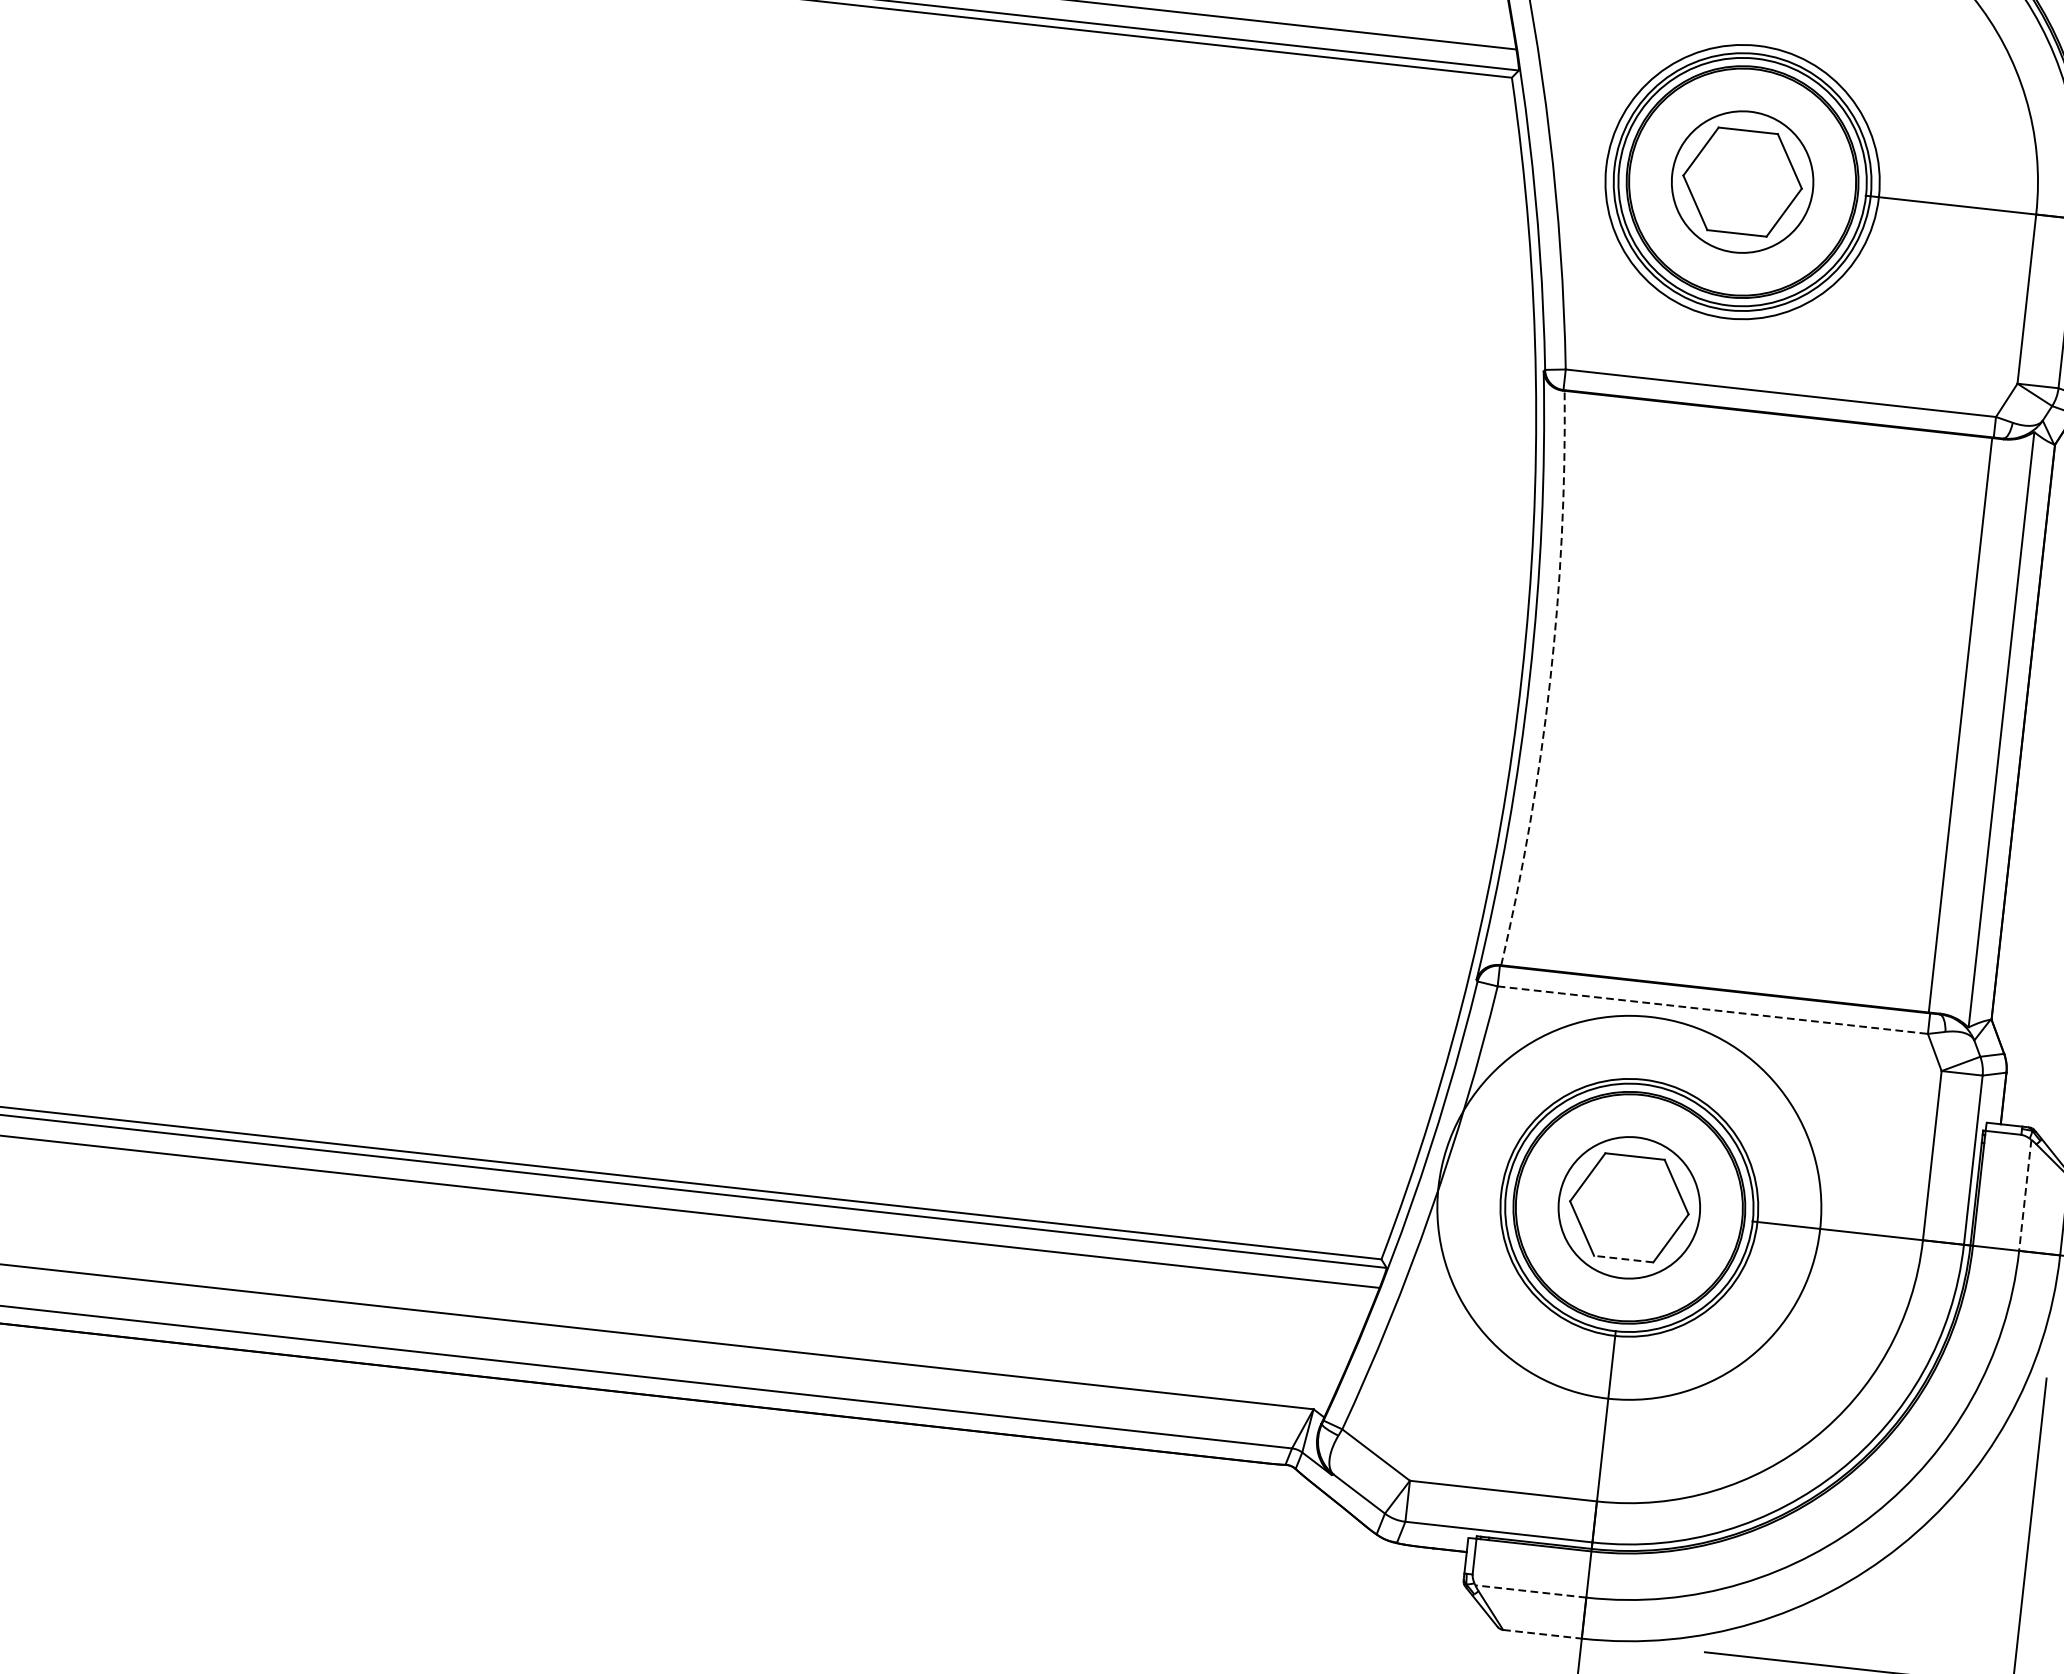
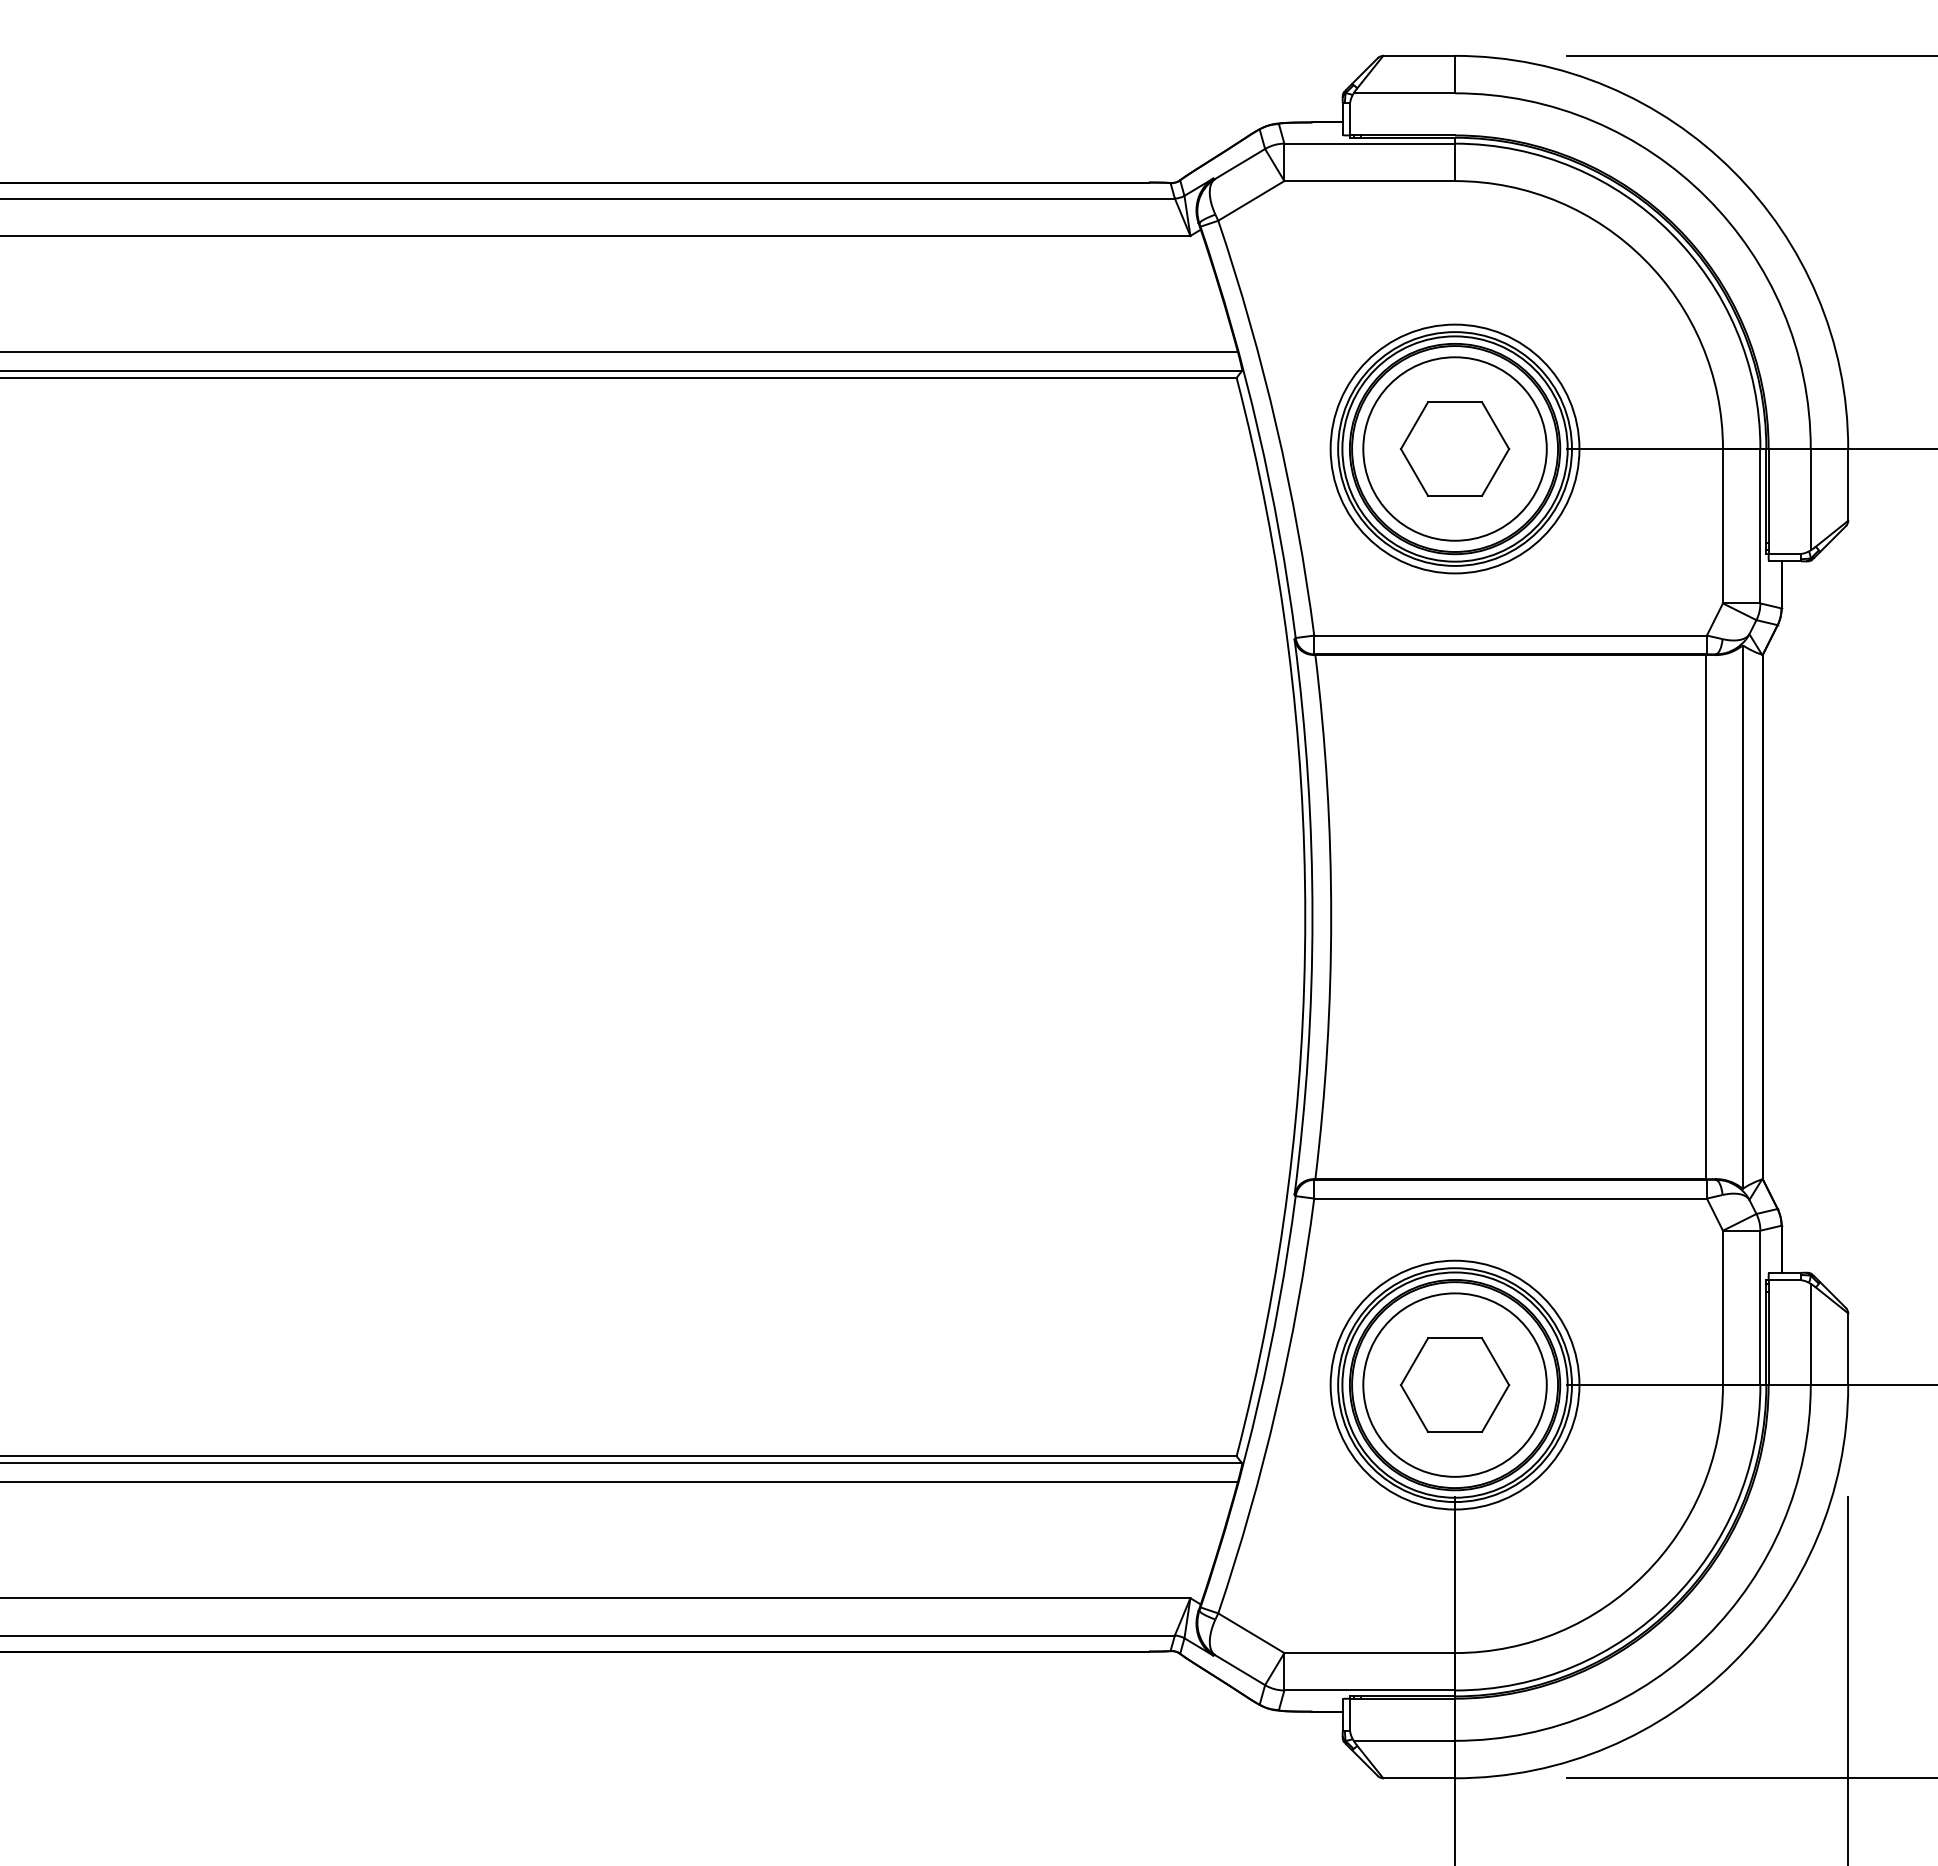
circle: (1742, 181) -> (1454, 448), size x1.43
arc: (1550, 680) -> (1331, 917), dashed -> solid
line: (1713, 1010) -> (1511, 1198), dashed -> solid
line: (2024, 1195) -> (1810, 1334), dashed -> solid
circle: (1628, 1207) -> (1454, 1384), size x0.71
circle: (1628, 1207) -> (1454, 1384), size x1.43
line: (1623, 1258) -> (1454, 1431), dashed -> solid
line: (1530, 1591) -> (1404, 1740), dashed -> solid
line: (1542, 1634) -> (1419, 1778), dashed -> solid

